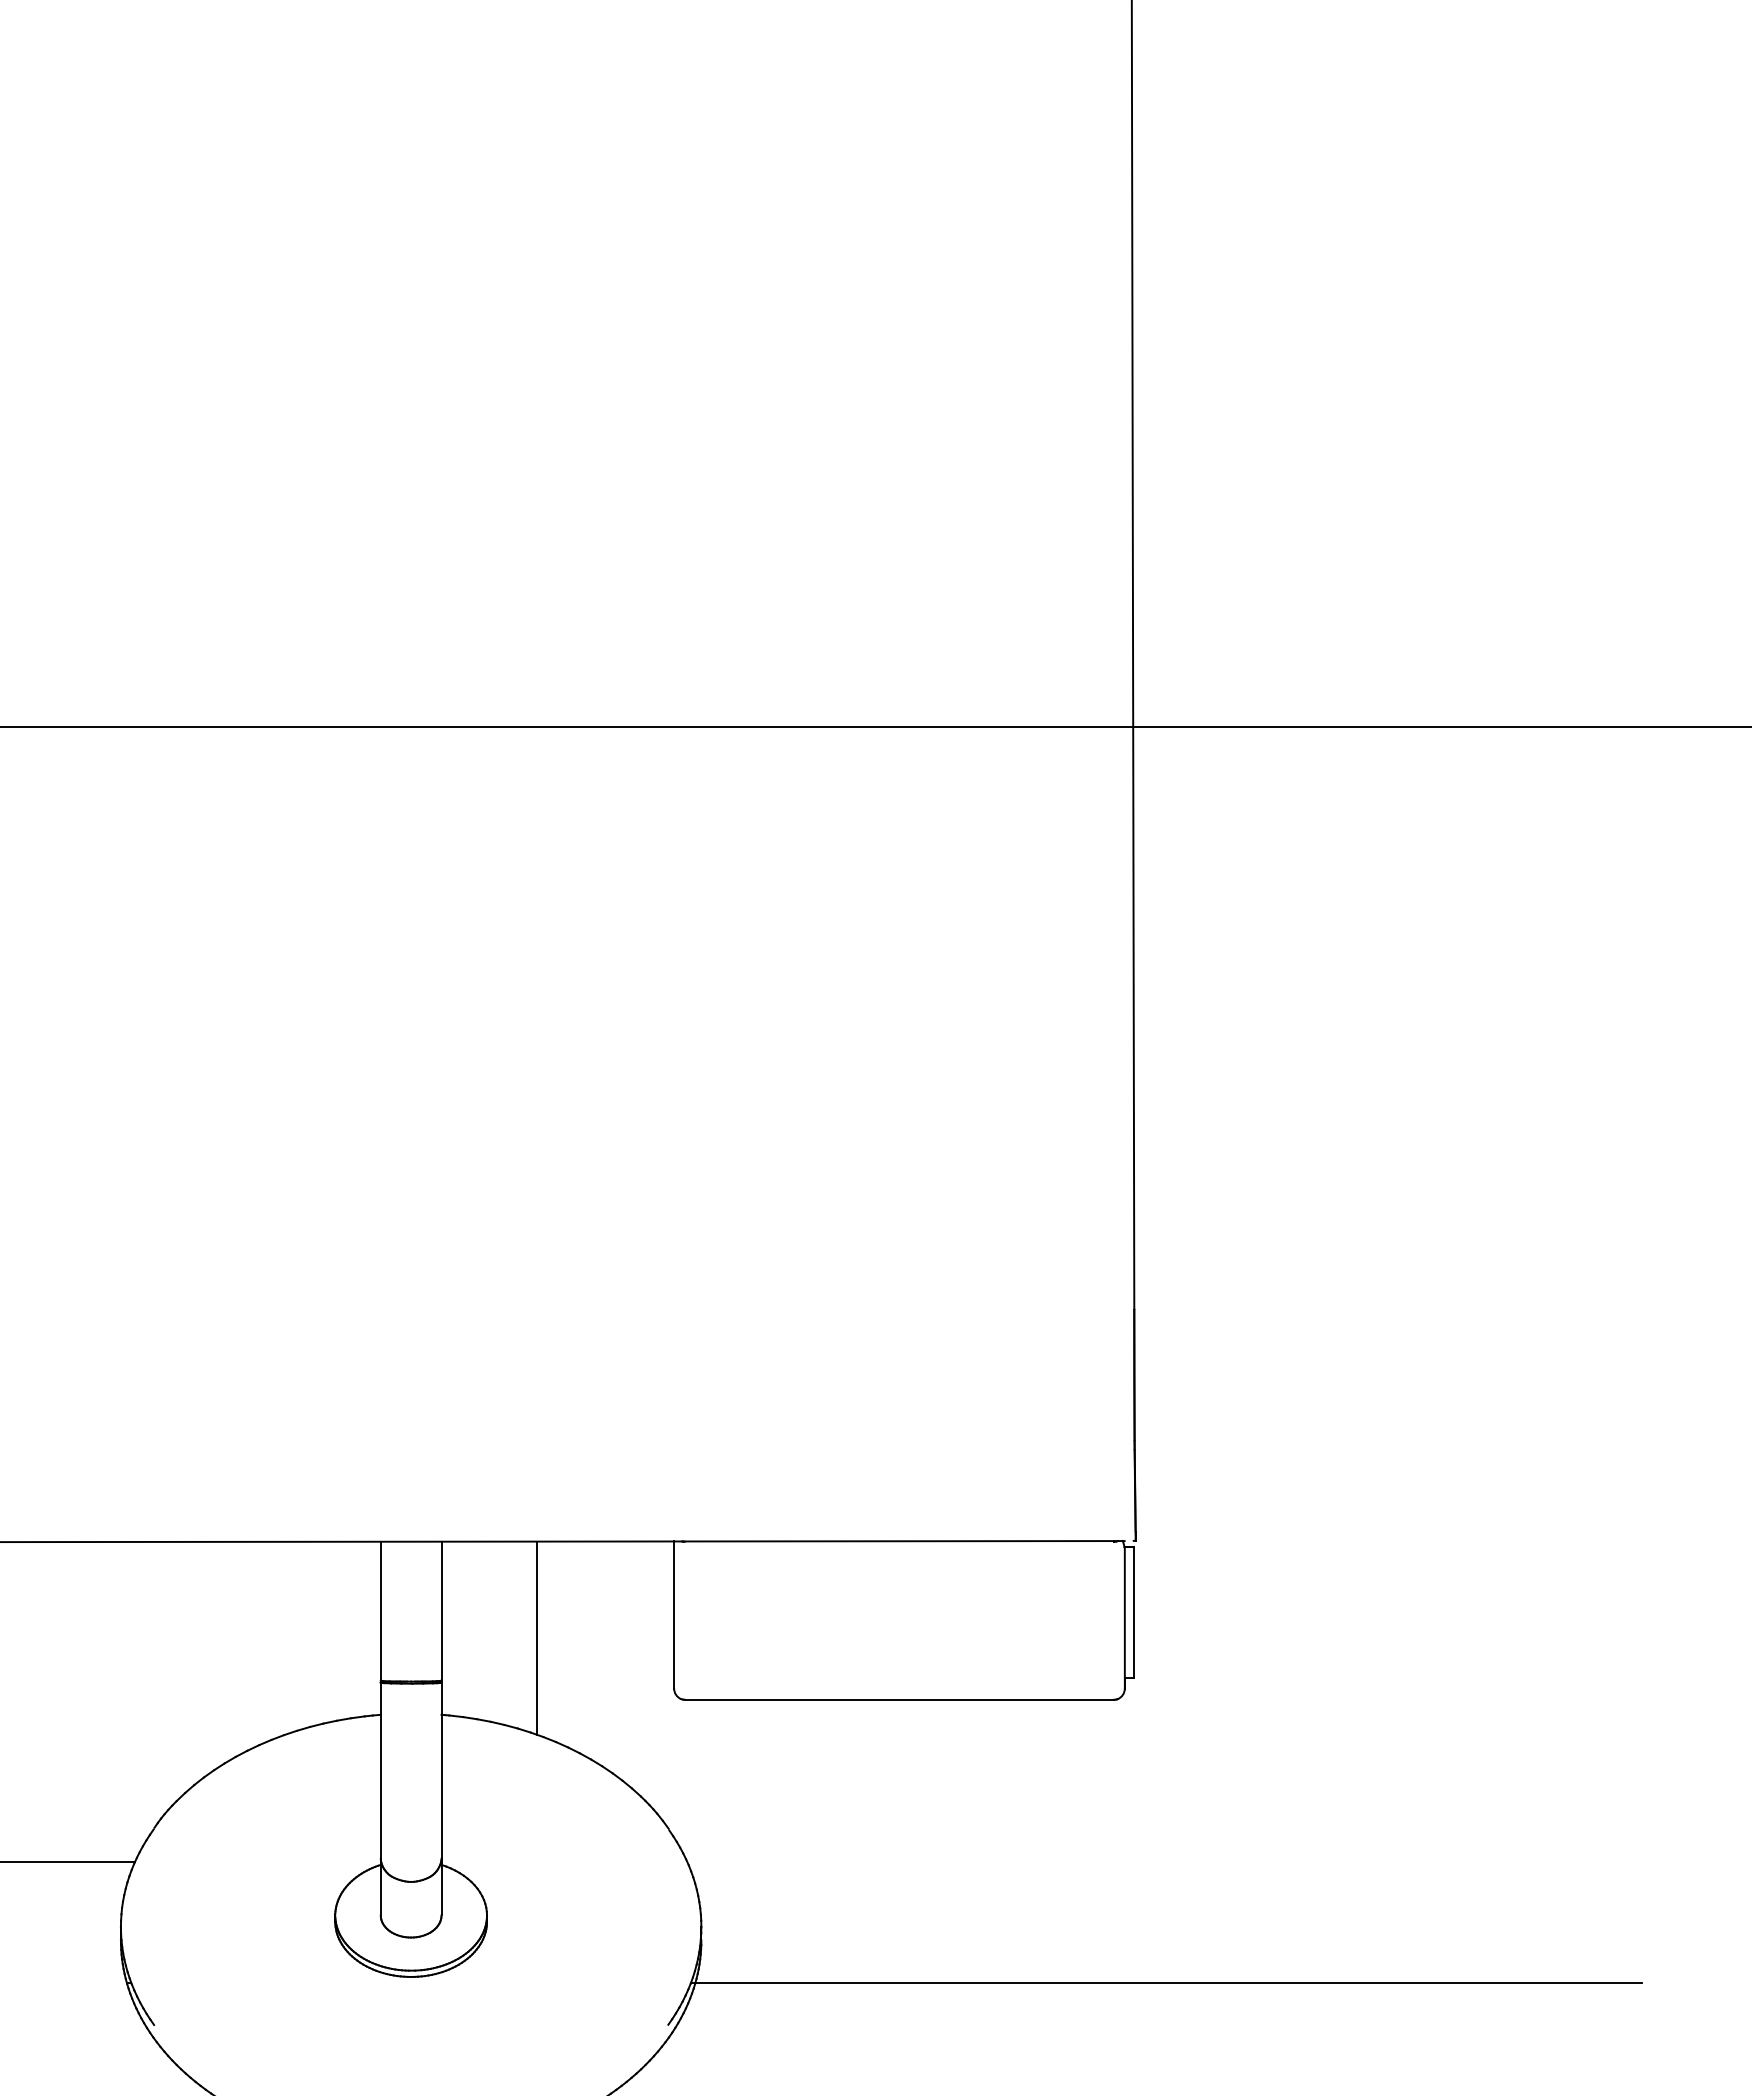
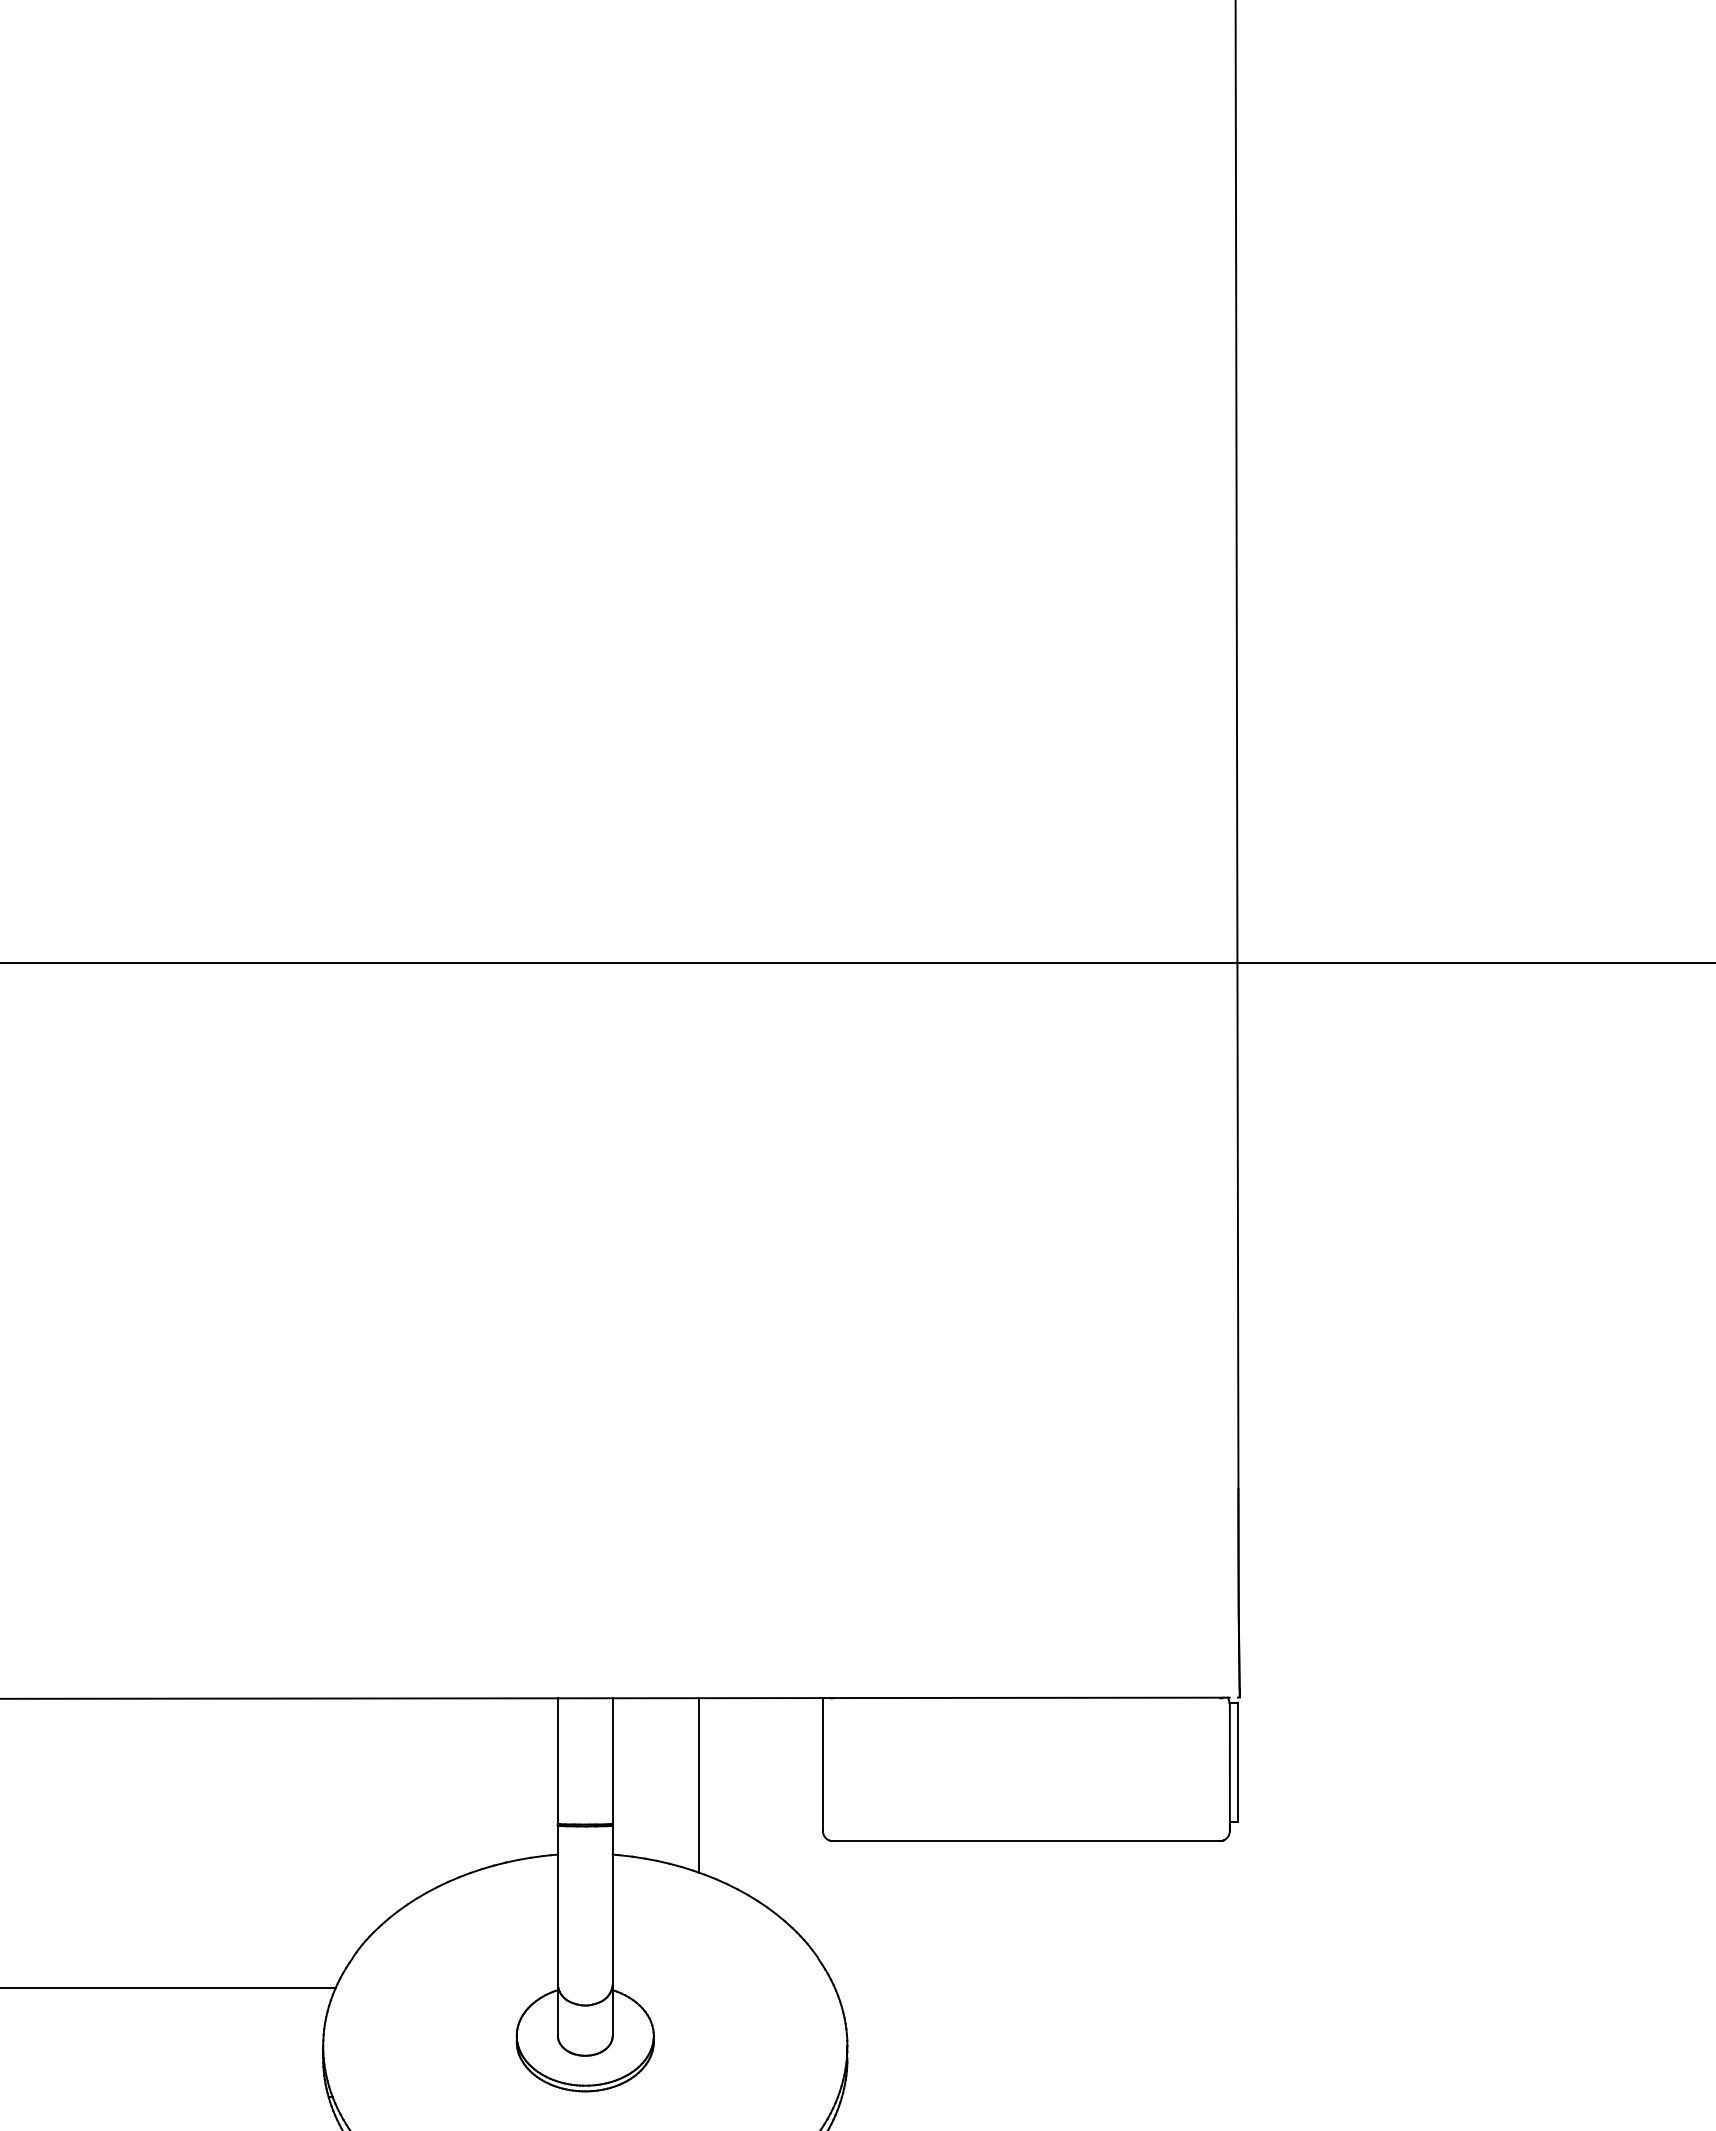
line: (1165, 1983) -> (1266, 2097), removed

